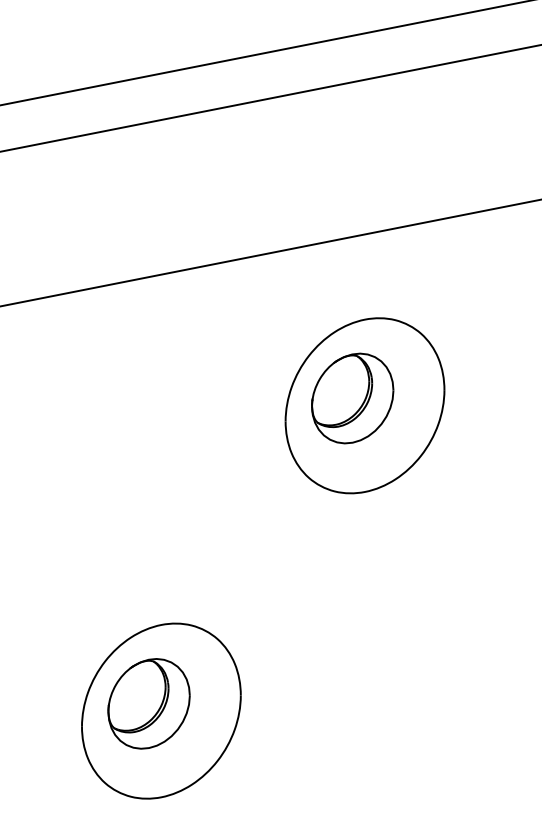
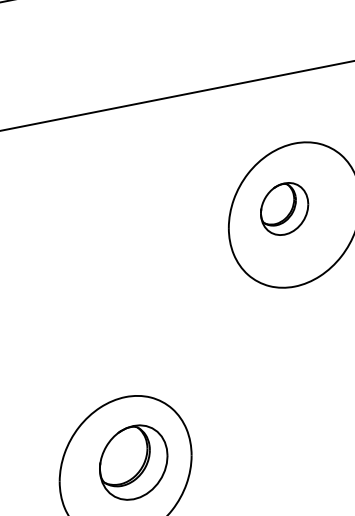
part: (352, 398) -> (284, 209), size x0.7
part: (148, 703) -> (133, 462), moved

